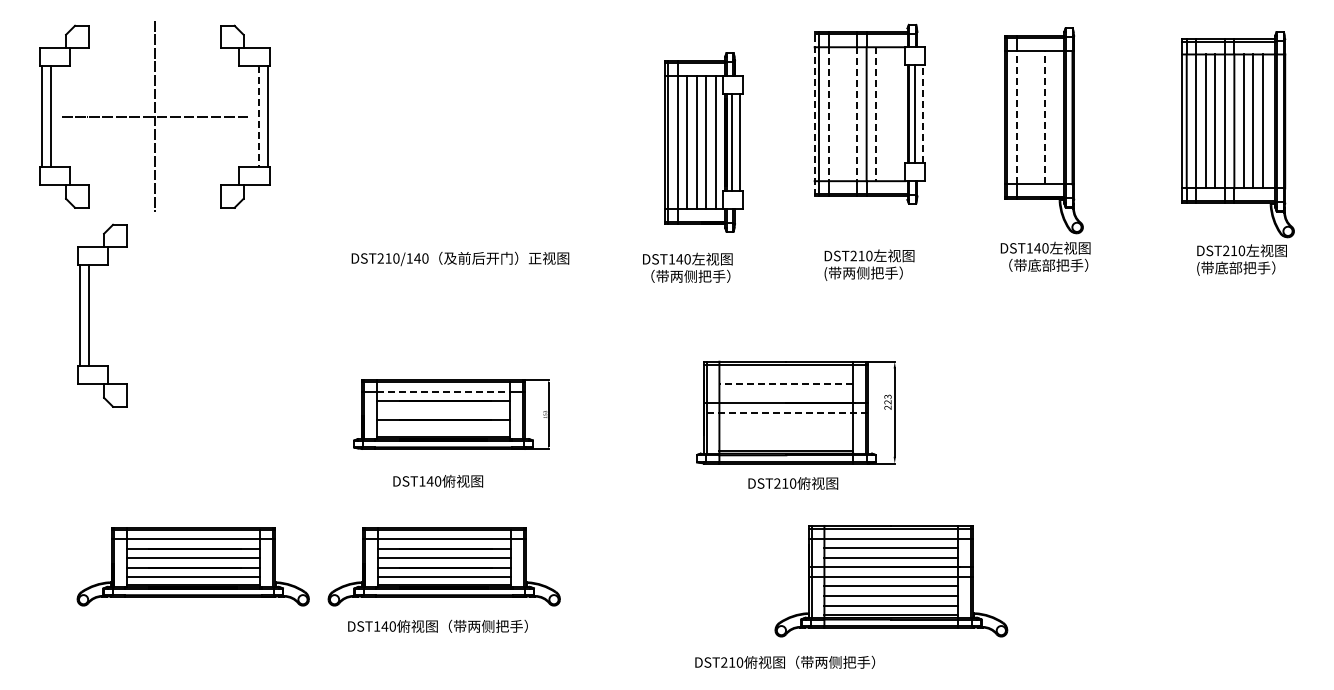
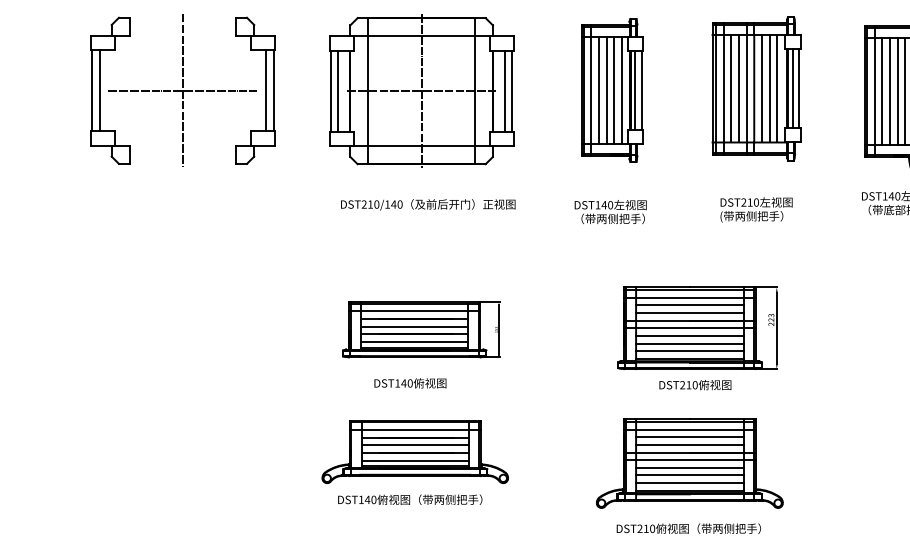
line: (814, 113) -> (712, 88), dashed -> solid
line: (828, 114) -> (723, 88), dashed -> solid
line: (838, 114) -> (731, 88), added
line: (847, 114) -> (738, 88), added
line: (857, 114) -> (746, 88), dashed -> solid
line: (876, 114) -> (762, 88), dashed -> solid
line: (885, 114) -> (769, 88), added
line: (895, 114) -> (777, 88), added
line: (922, 114) -> (799, 88), dashed -> solid
line: (258, 116) -> (266, 90), dashed -> solid
part: (451, 116) -> (421, 90), added
line: (1016, 117) -> (874, 91), dashed -> solid
line: (1026, 117) -> (882, 91), added
line: (1035, 117) -> (889, 91), added
line: (1045, 117) -> (897, 91), dashed -> solid
line: (1054, 117) -> (905, 91), added
part: (703, 142) -> (612, 90), moved
part: (89, 315) -> (130, 250), removed
line: (786, 374) -> (689, 297), added
line: (786, 384) -> (689, 305), dashed -> solid
line: (443, 391) -> (414, 311), dashed -> solid
line: (786, 393) -> (689, 312), added
line: (443, 410) -> (414, 326), added
line: (785, 412) -> (689, 328), dashed -> solid
line: (786, 422) -> (689, 336), added
line: (443, 429) -> (414, 341), added
line: (786, 431) -> (689, 343), added
line: (786, 441) -> (689, 351), added
part: (192, 566) -> (213, 451), removed
part: (891, 581) -> (689, 463), moved

